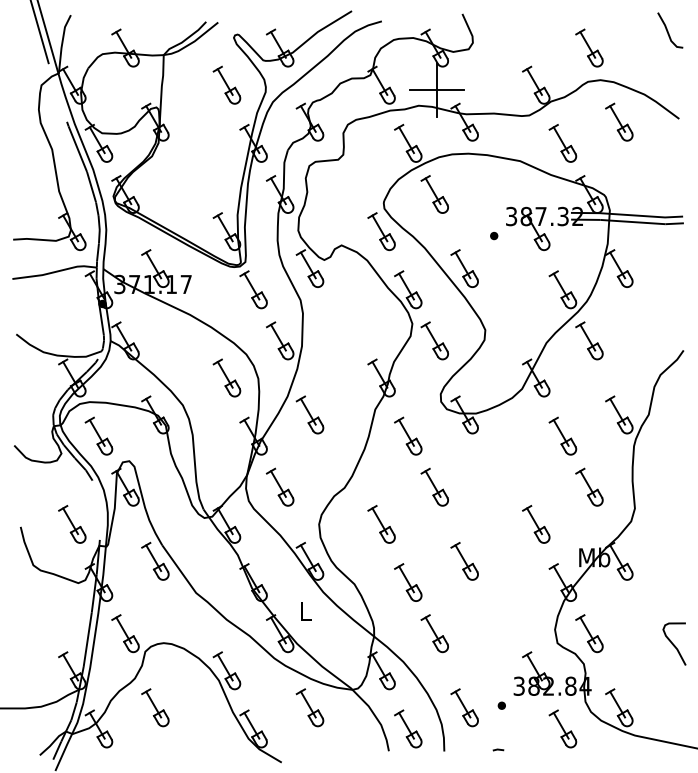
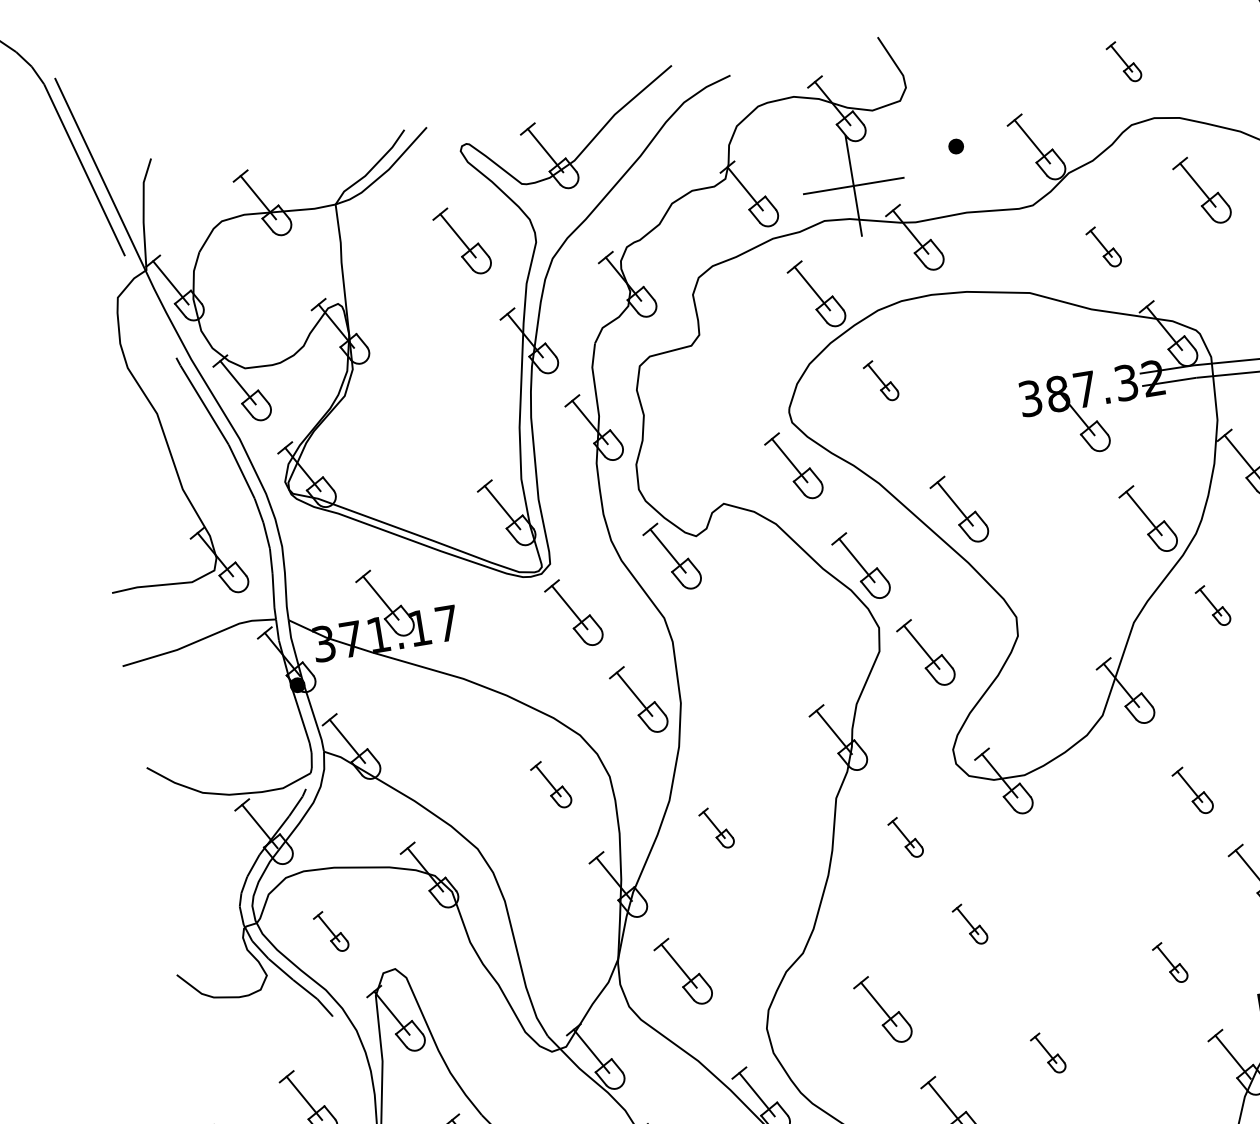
part: (589, 47) -> (1123, 60), size x0.6
part: (562, 143) -> (1102, 247), size x0.6
part: (434, 194) -> (880, 380), size x0.6
part: (494, 236) -> (956, 147), moved
part: (589, 340) -> (1212, 604), size x0.6
part: (226, 377) -> (550, 784), size x0.7
part: (309, 414) -> (715, 827), size x0.6
part: (98, 435) -> (330, 930), size x0.6
part: (408, 435) -> (905, 836), size x0.6
part: (562, 435) -> (1191, 789), size x0.7
part: (434, 486) -> (969, 923), size x0.6
part: (536, 524) -> (1170, 962), size x0.6
part: (464, 561) -> (1048, 1053), size x0.6

